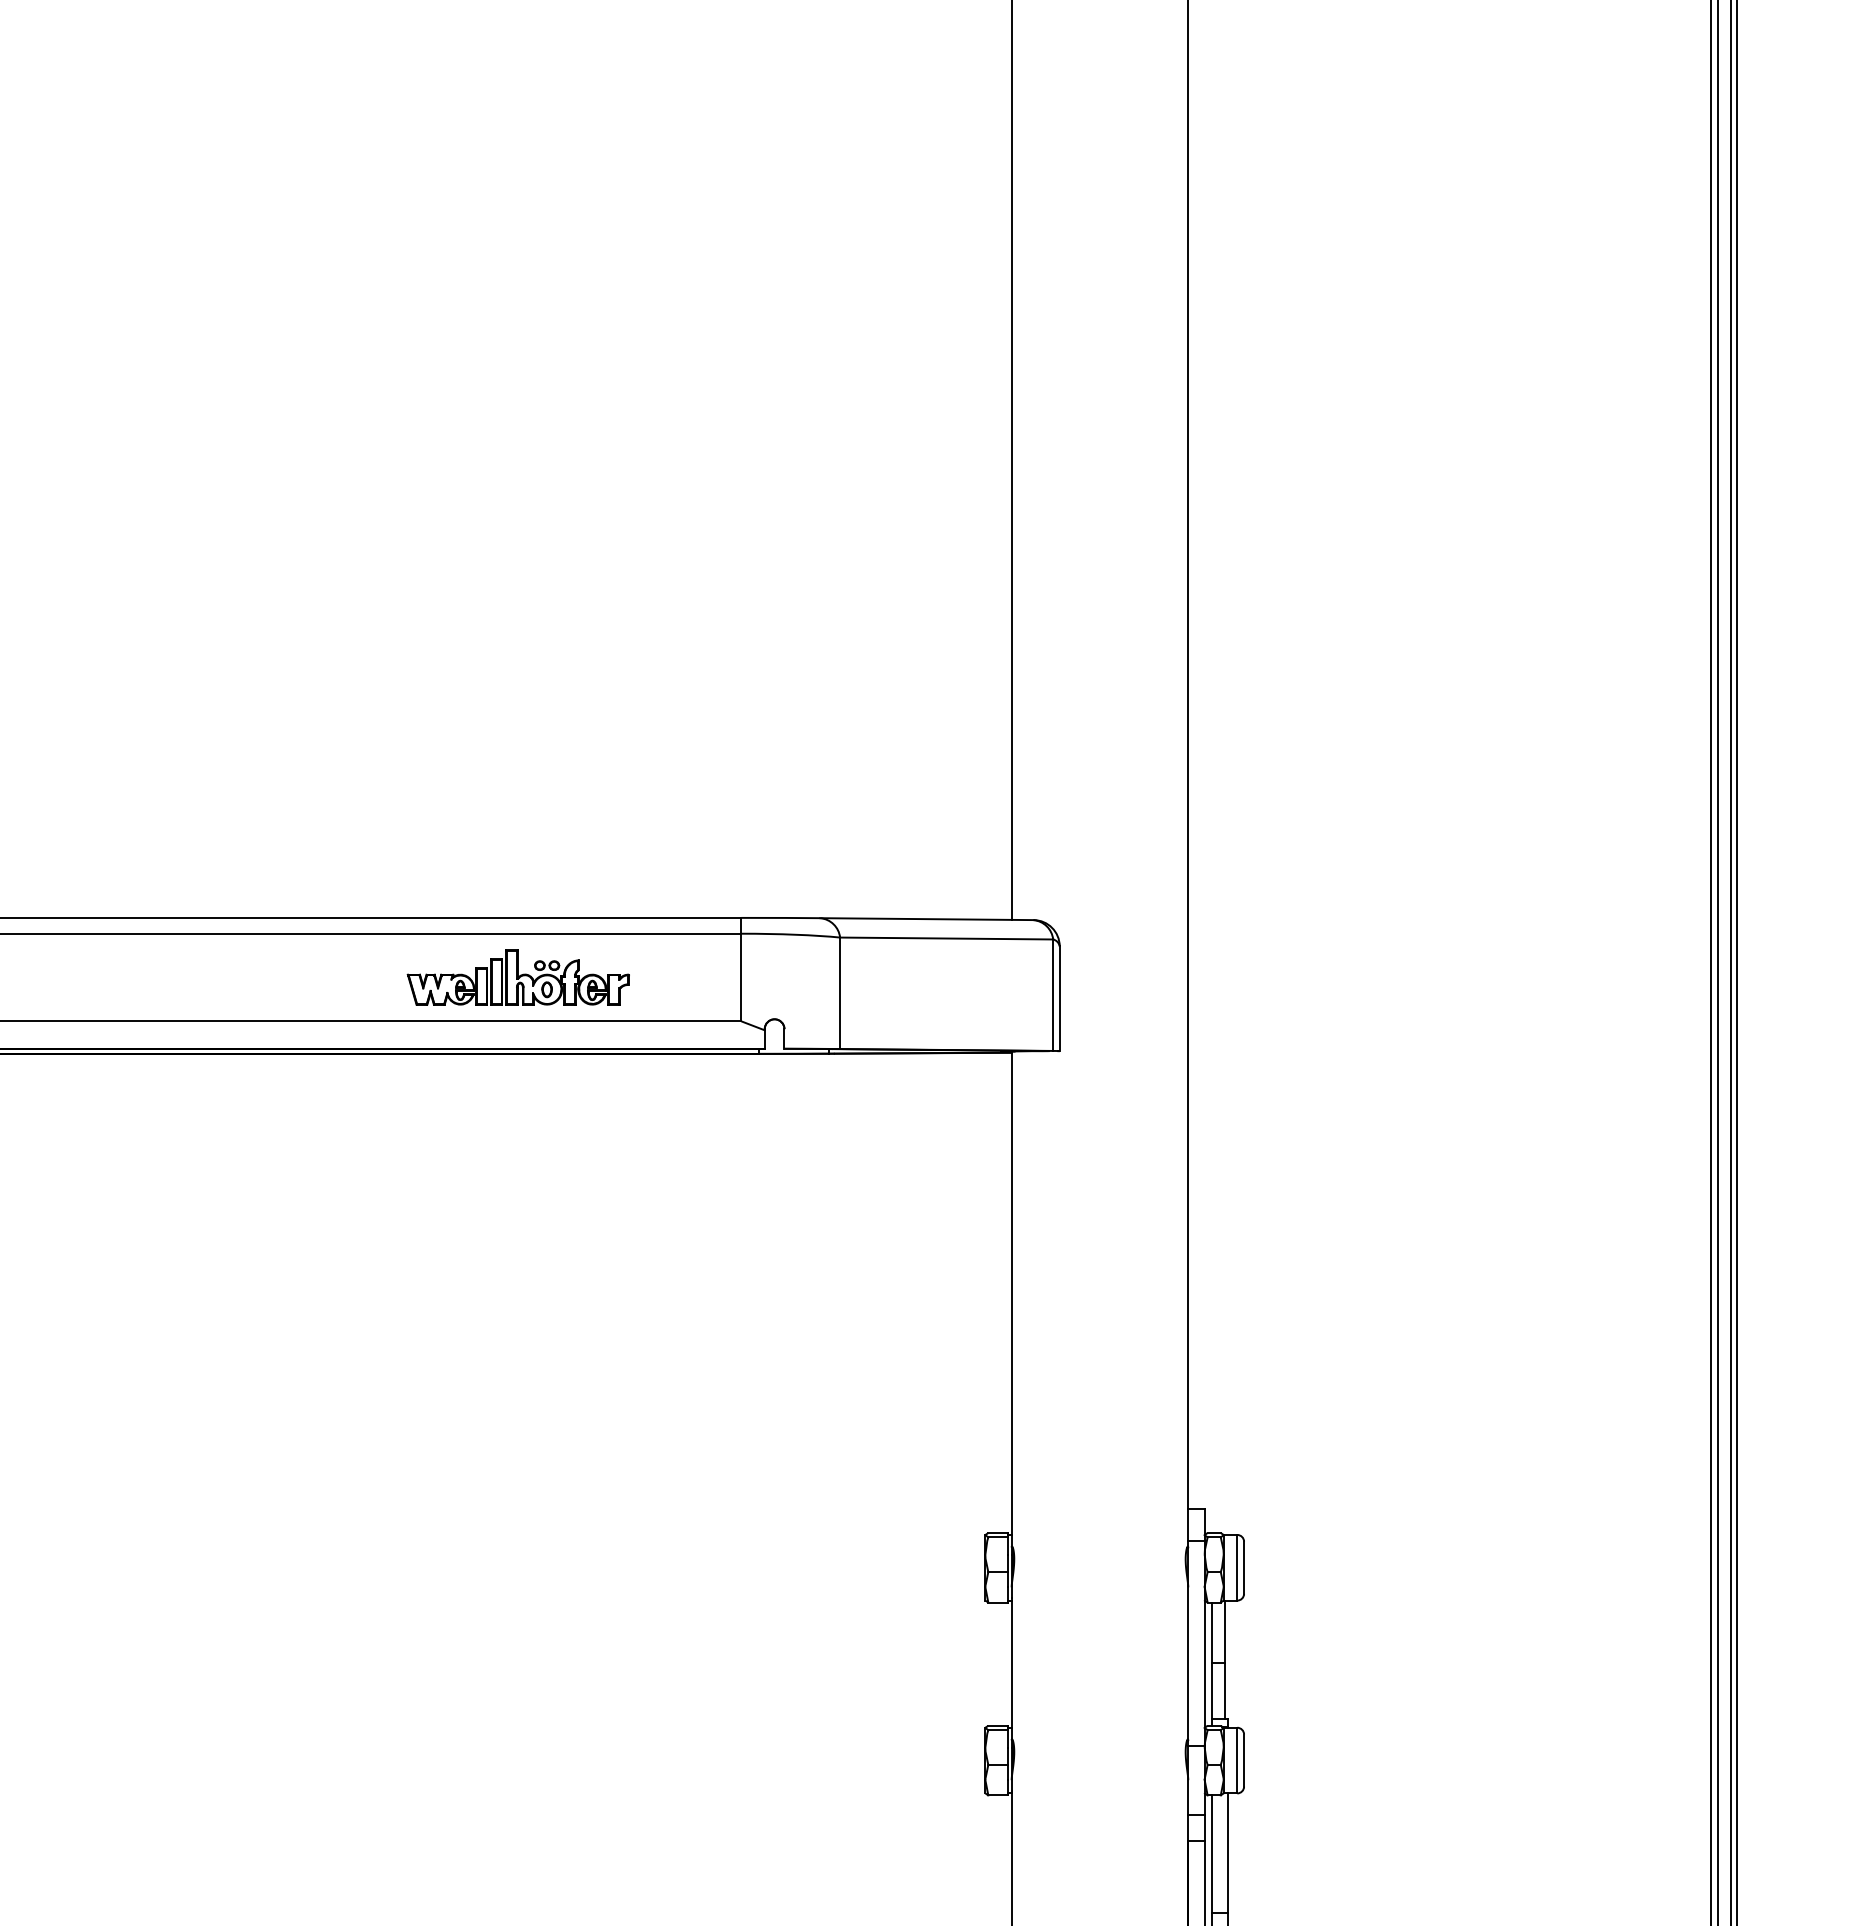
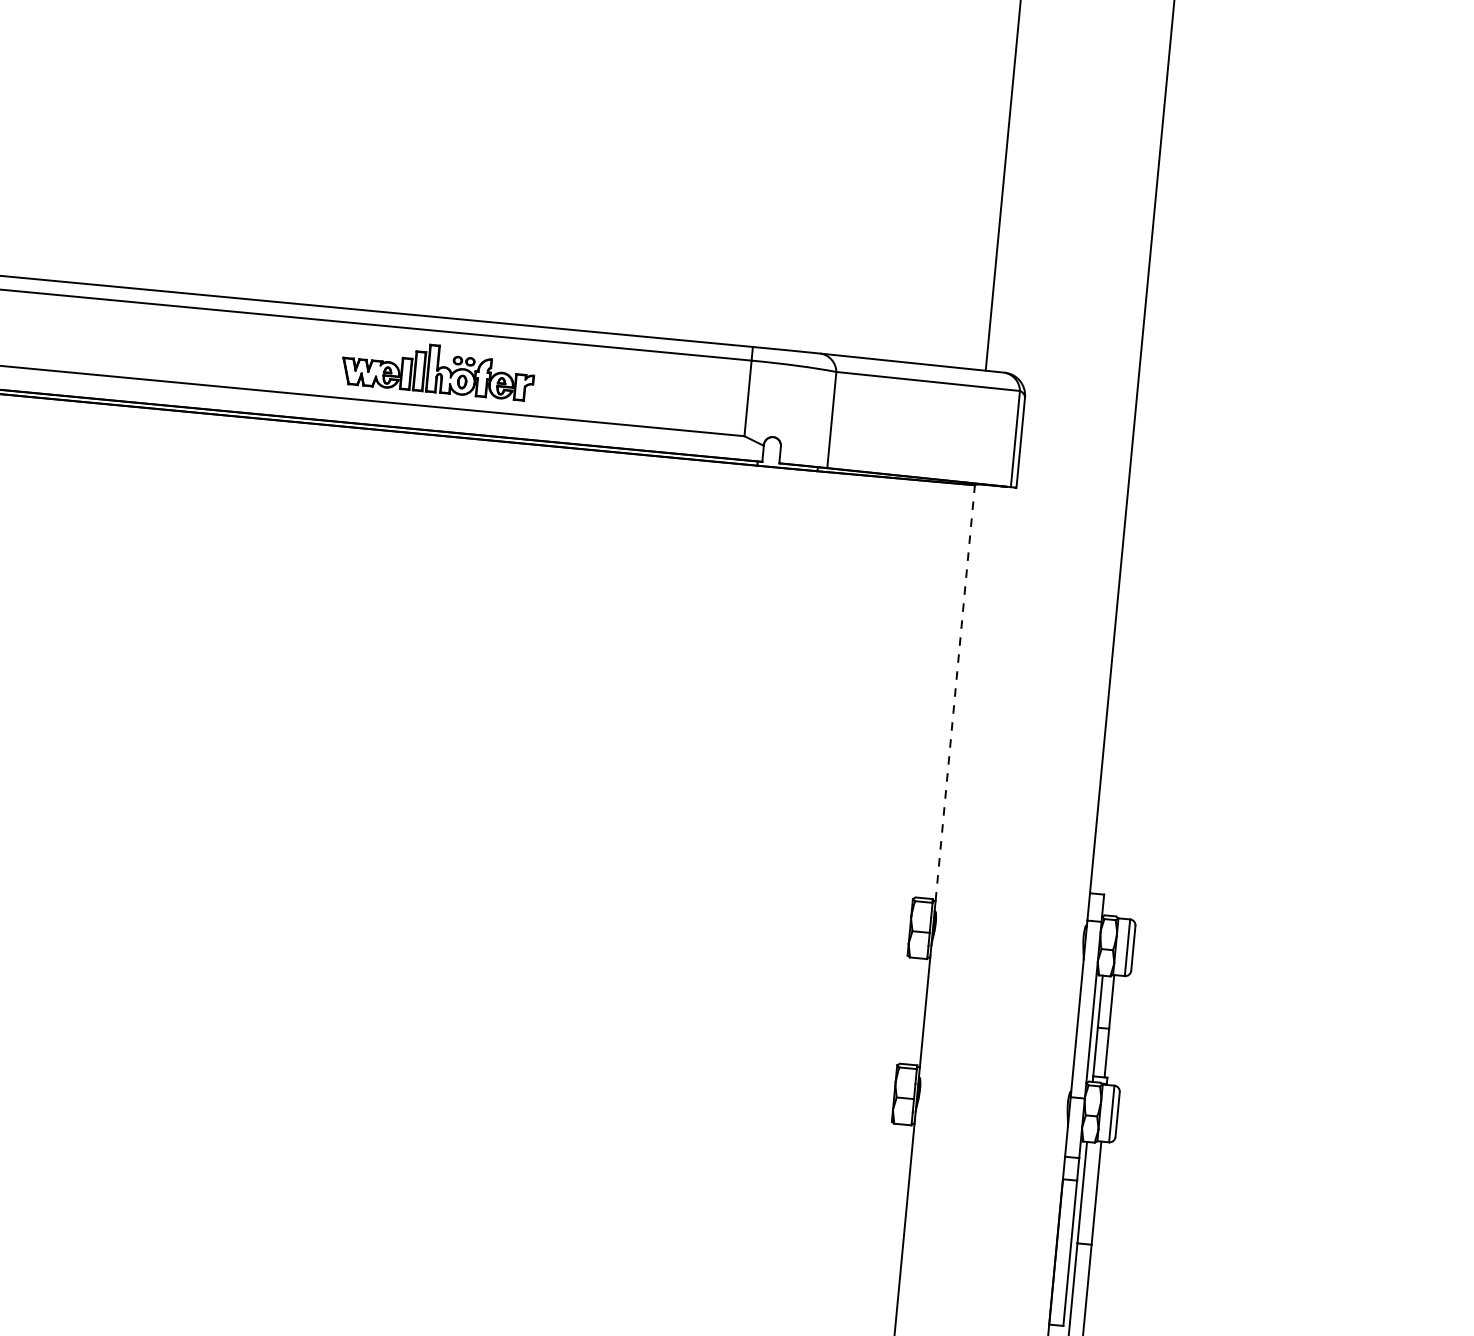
part: (517, 977) -> (437, 369), moved
line: (1011, 1293) -> (955, 692), solid -> dashed

